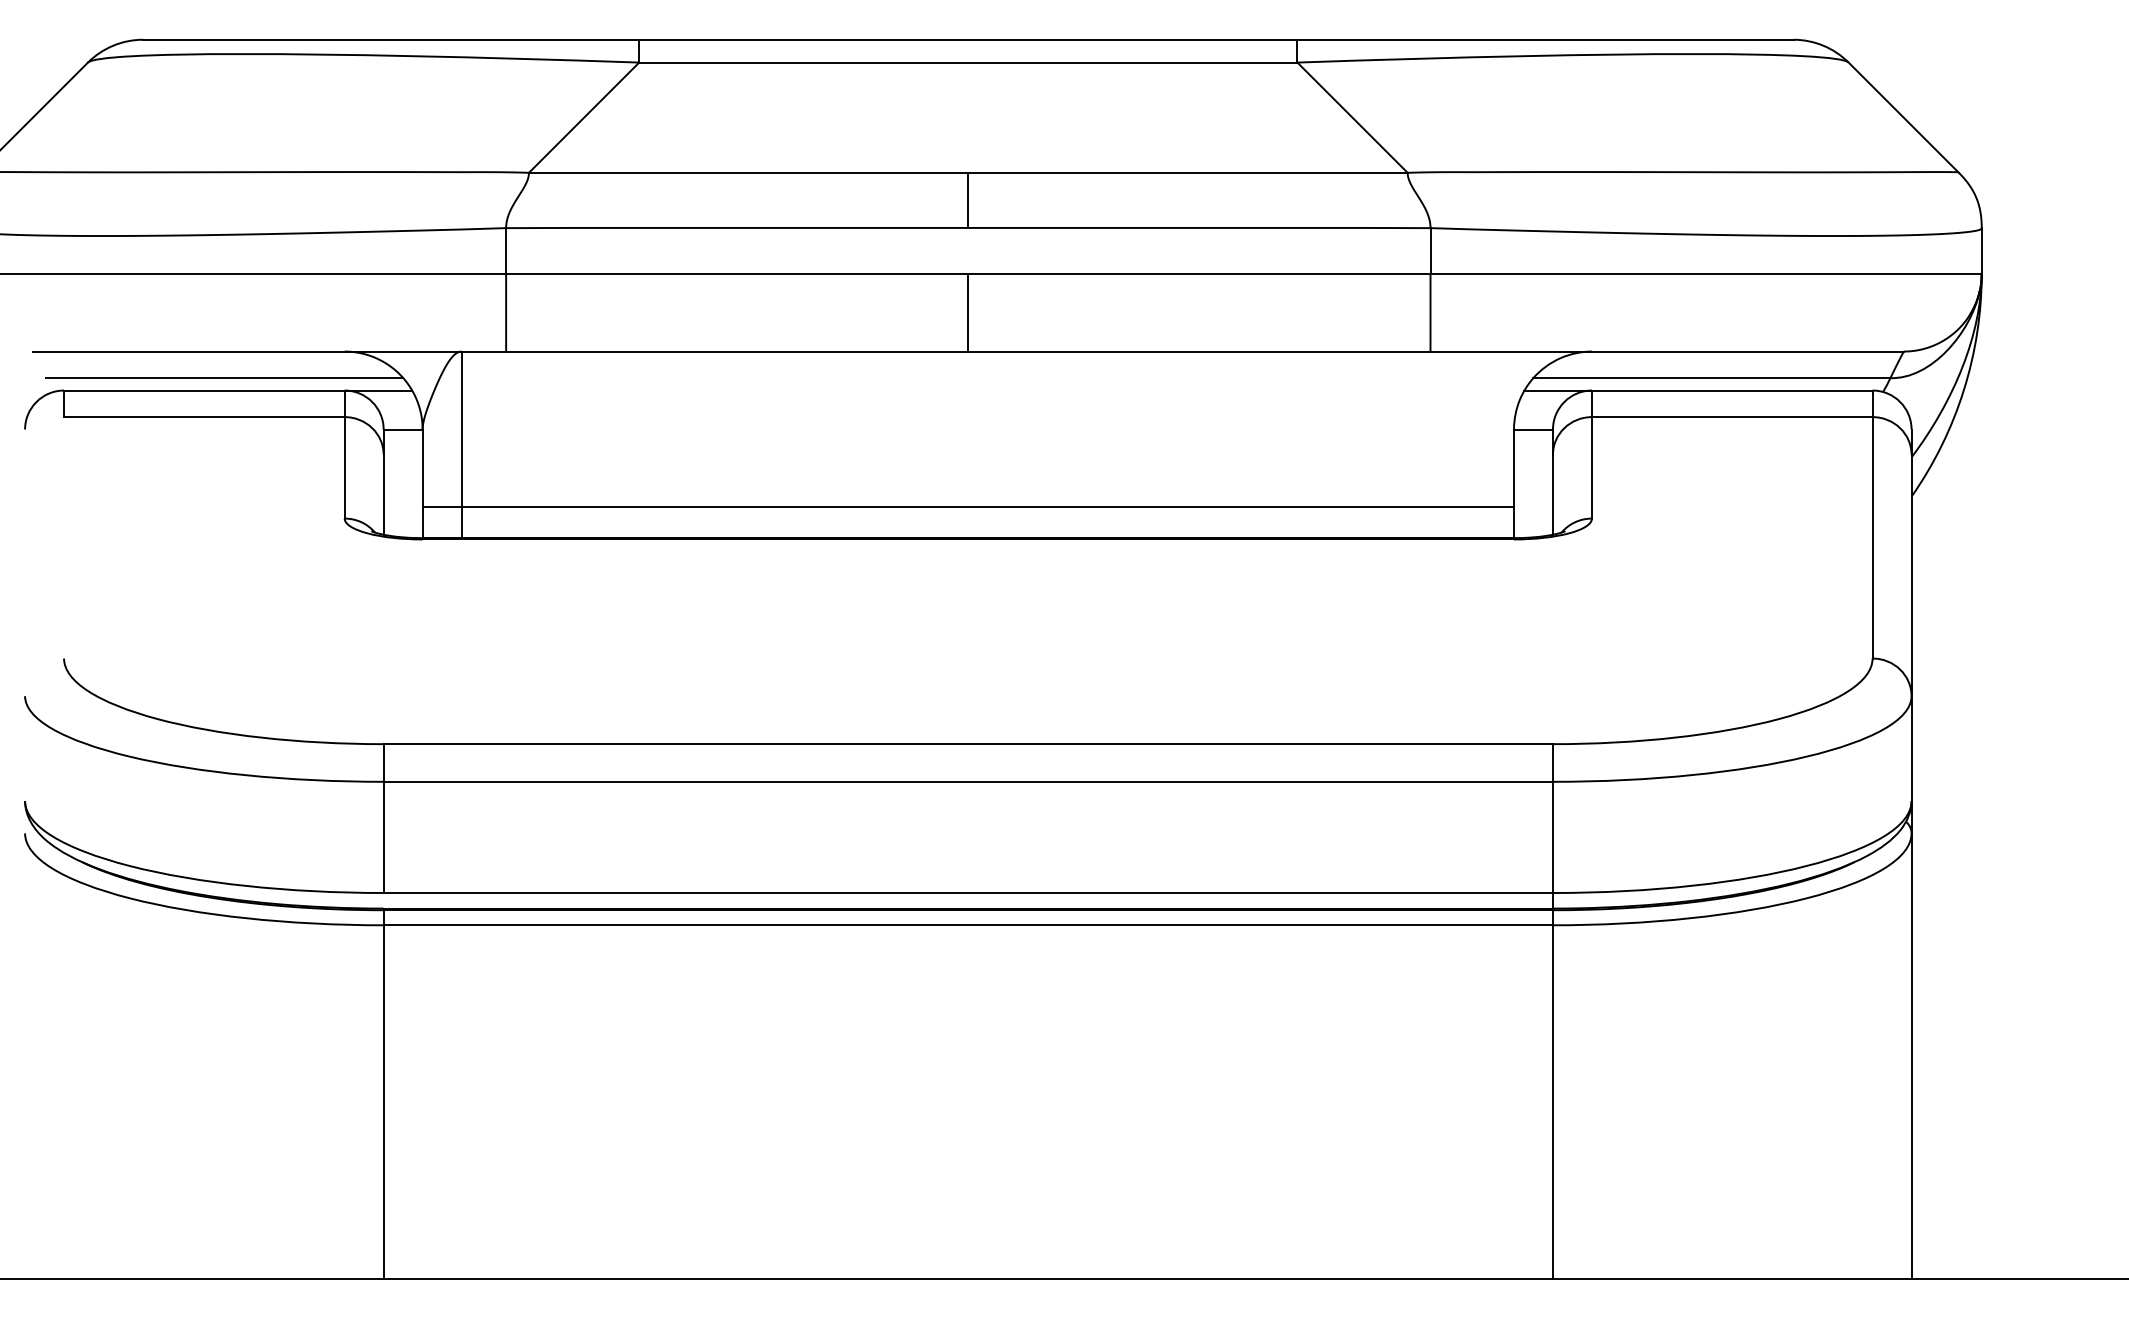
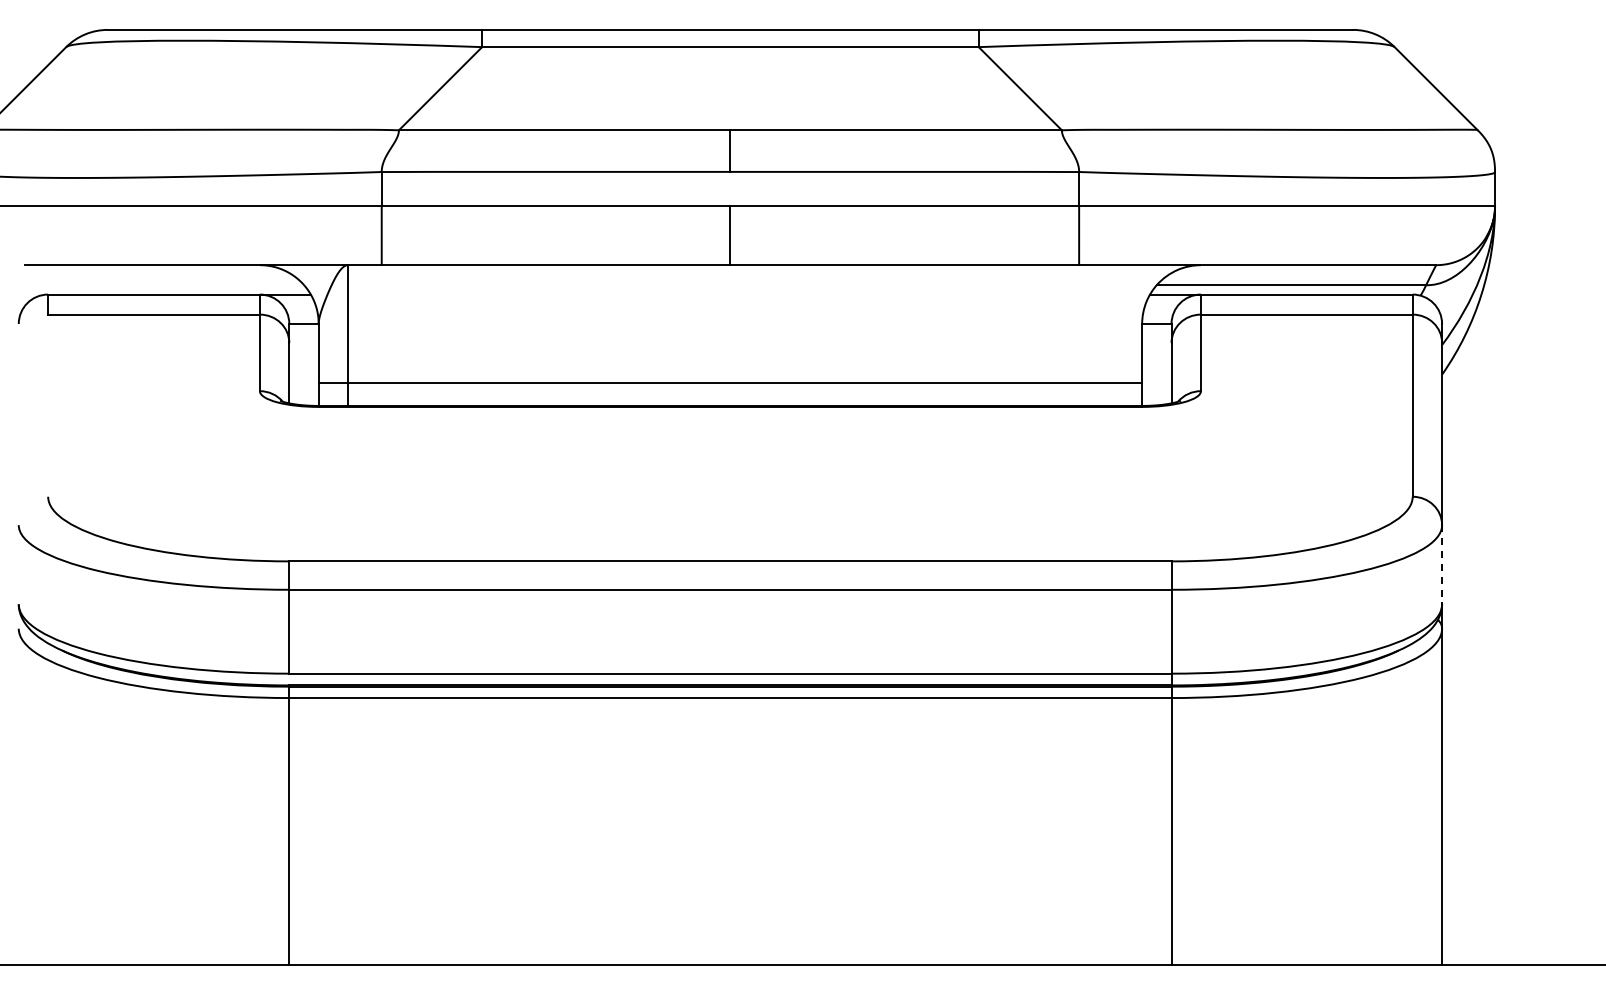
line: (224, 378) -> (169, 285), removed
line: (1912, 748) -> (1442, 564), solid -> dashed

